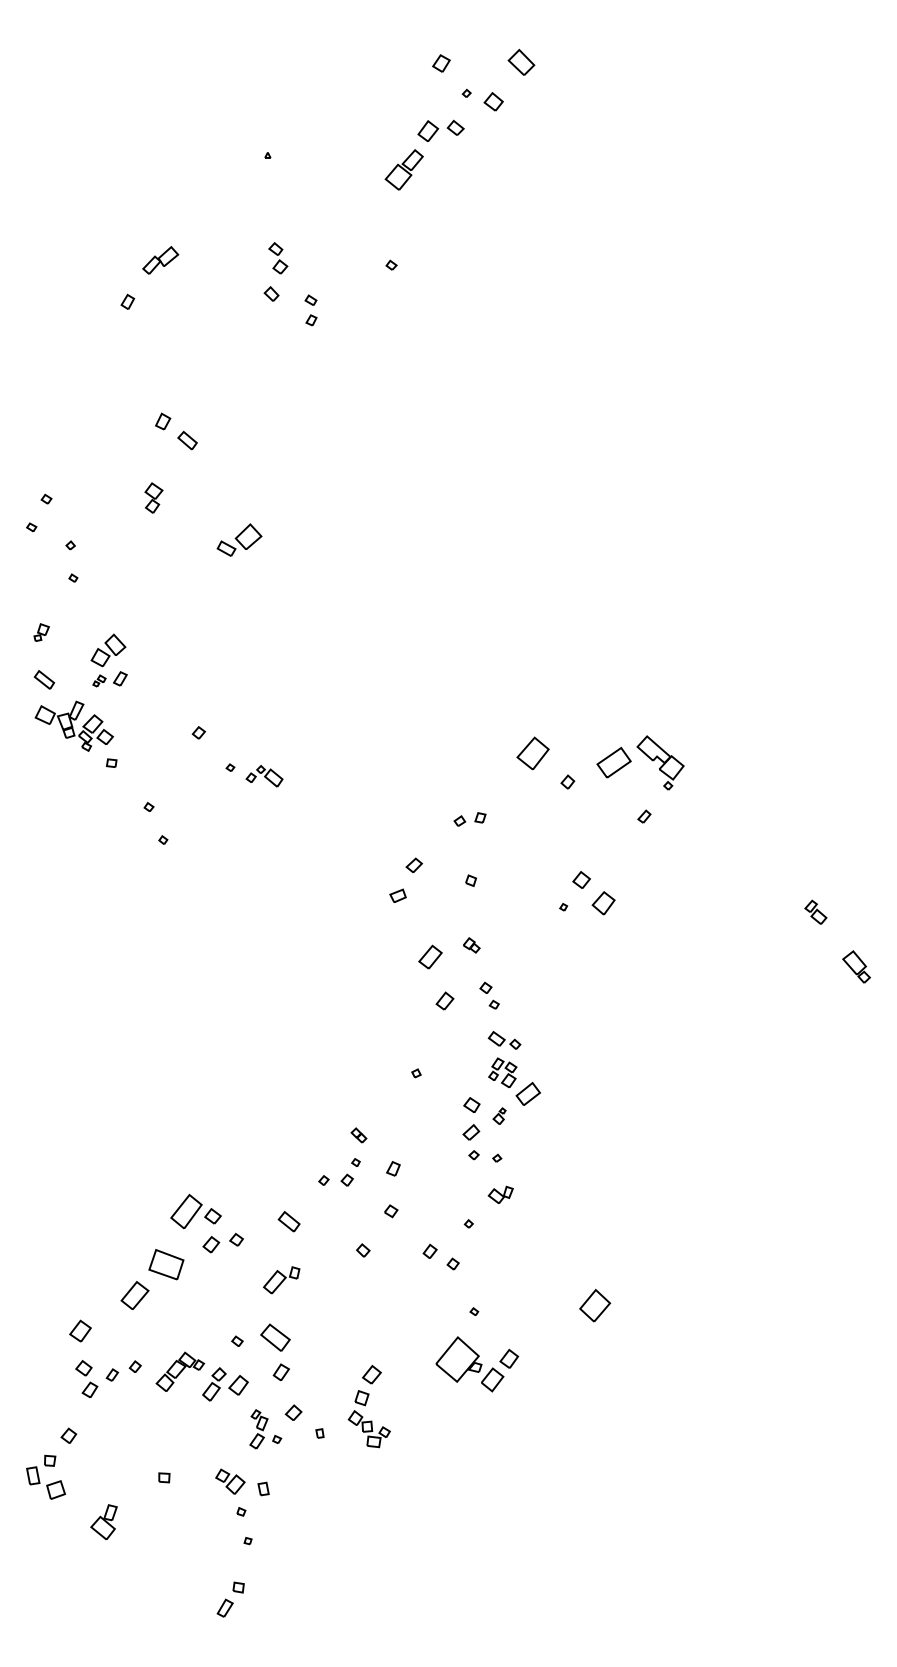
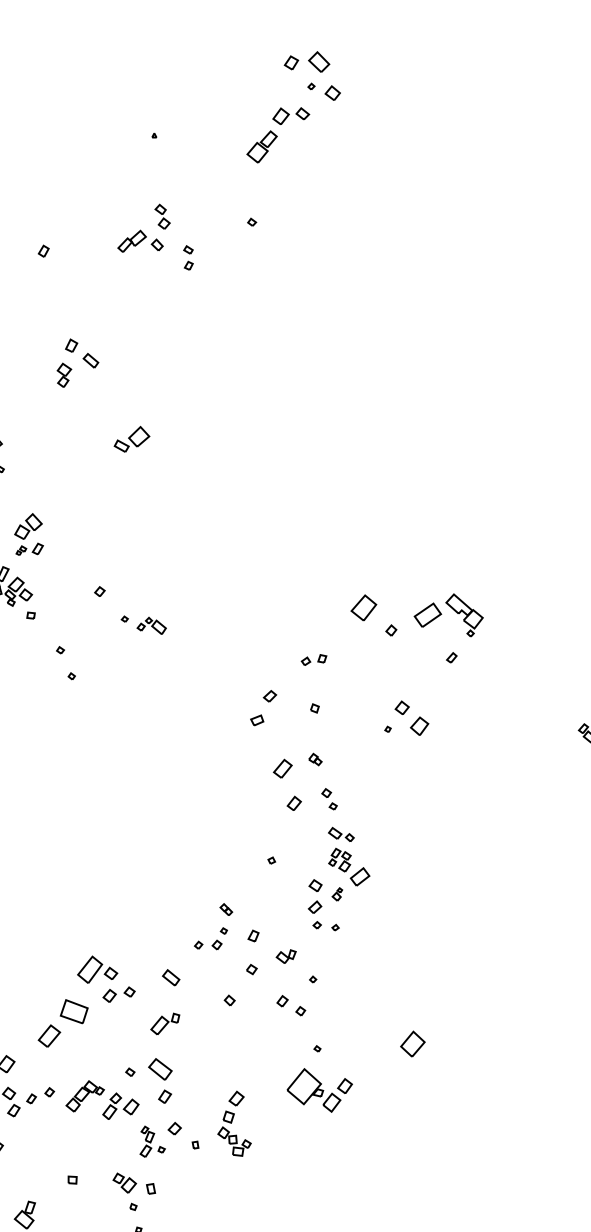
part: (521, 61) -> (319, 61), moved
part: (160, 260) -> (131, 241), moved
part: (153, 497) -> (64, 374), moved
part: (500, 1194) -> (286, 956), moved

